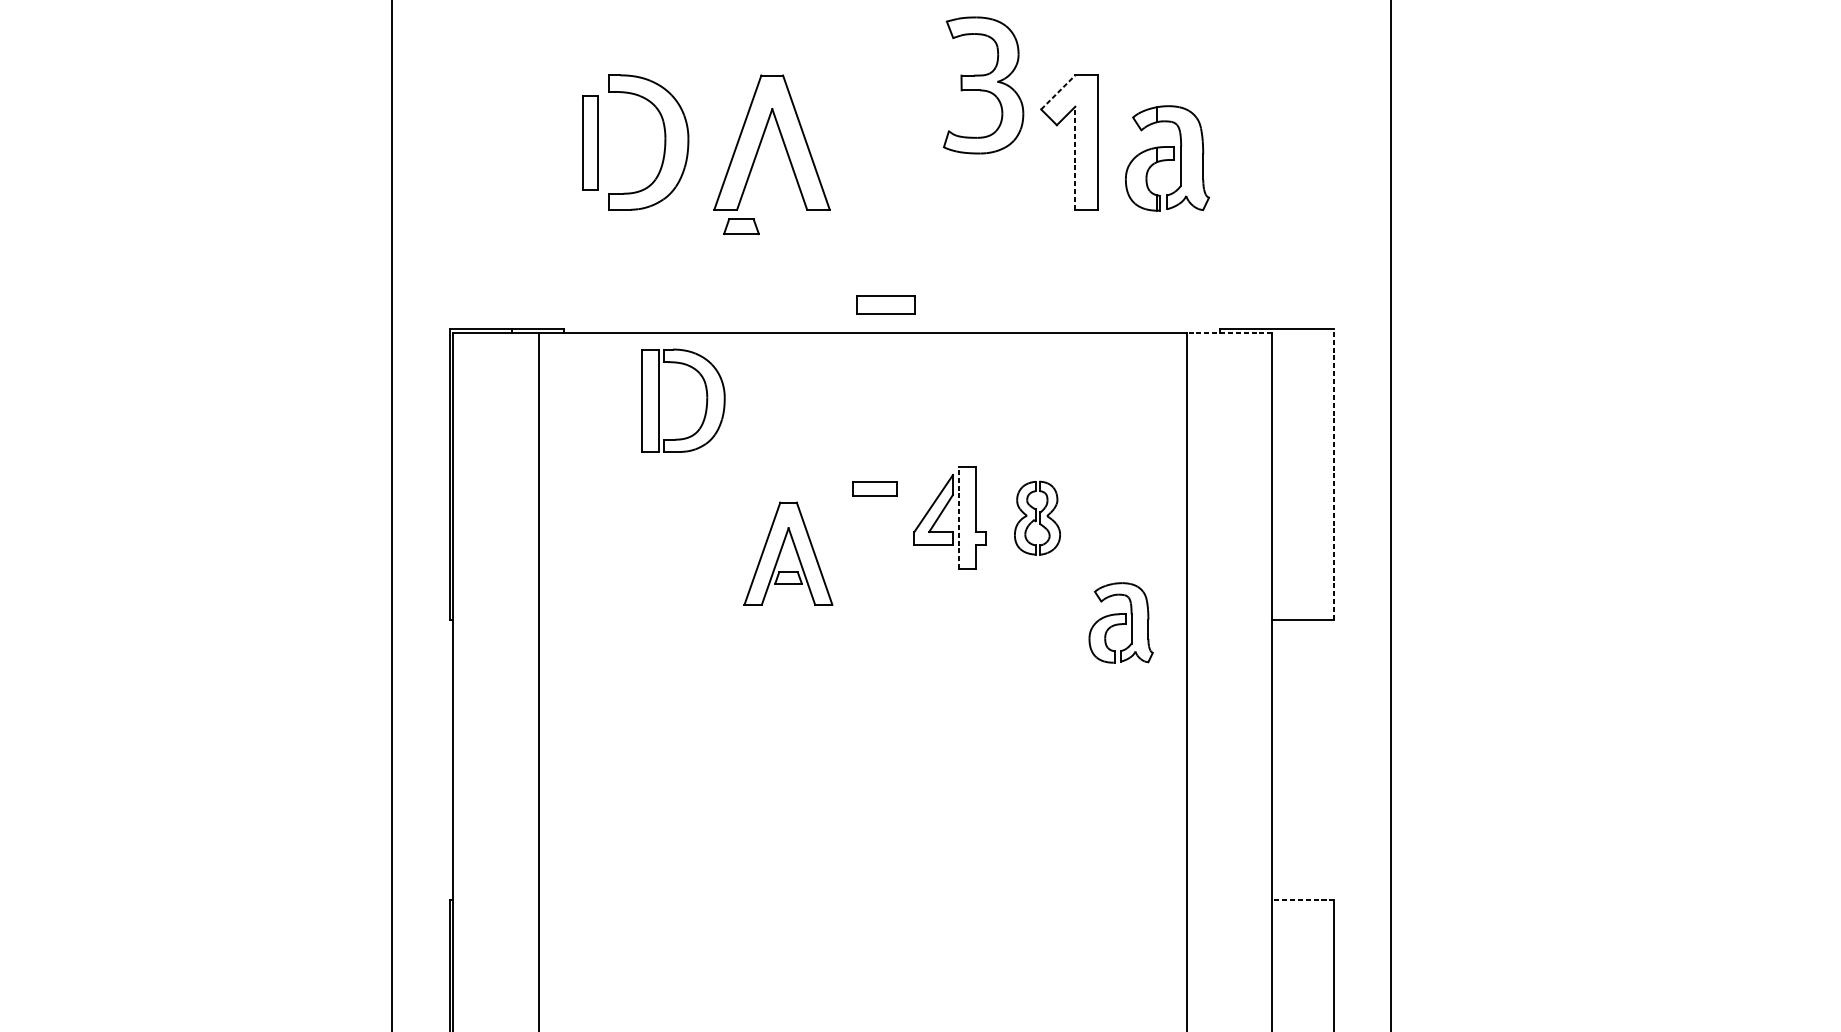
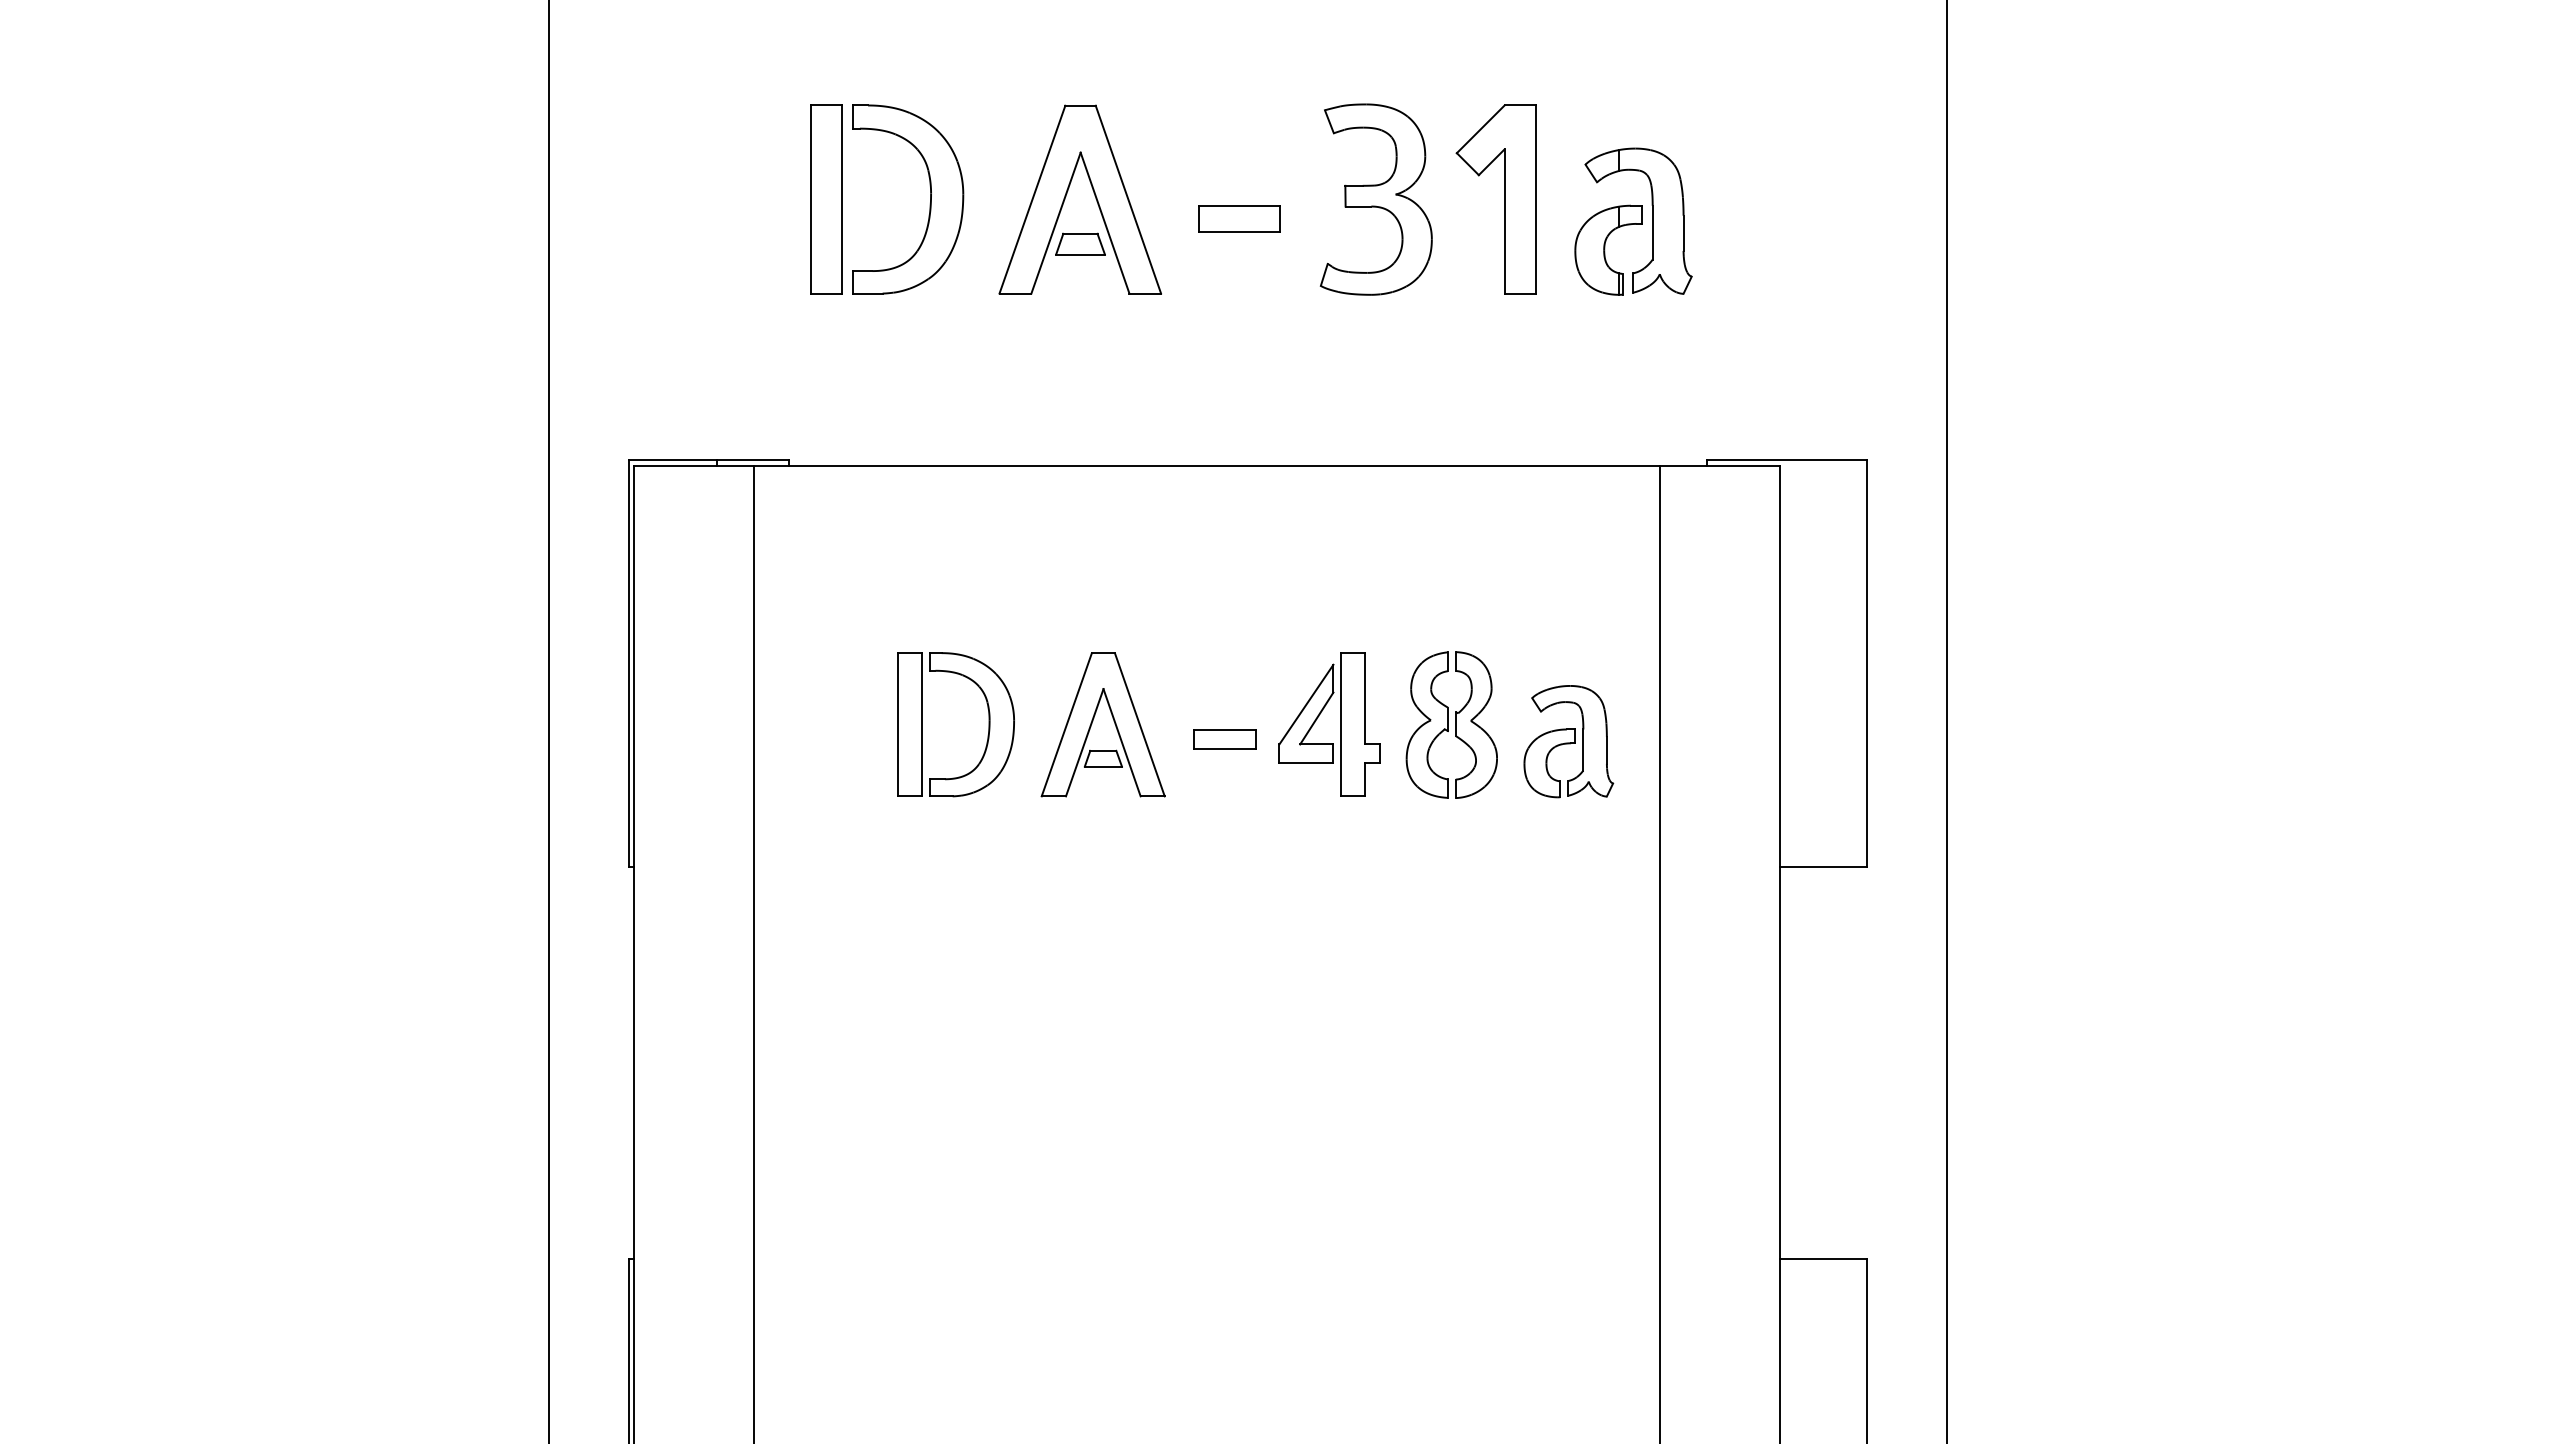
part: (983, 85) -> (1375, 199), moved
line: (1058, 92) -> (1480, 129), dashed -> solid
part: (590, 142) -> (826, 199), size x1.43
line: (1075, 157) -> (1504, 220), dashed -> solid
part: (741, 226) -> (1080, 243), moved
part: (885, 304) -> (1239, 218), moved
line: (1229, 332) -> (1720, 465), dashed -> solid
part: (659, 400) -> (922, 724), moved
line: (1334, 474) -> (1867, 663), dashed -> solid
part: (875, 489) -> (1224, 739), moved
line: (958, 517) -> (1341, 724), dashed -> solid
part: (1037, 517) -> (1451, 724), size x1.43
part: (781, 551) -> (1093, 721), moved
part: (1120, 622) -> (1568, 741), moved
line: (1303, 899) -> (1823, 1258), dashed -> solid

